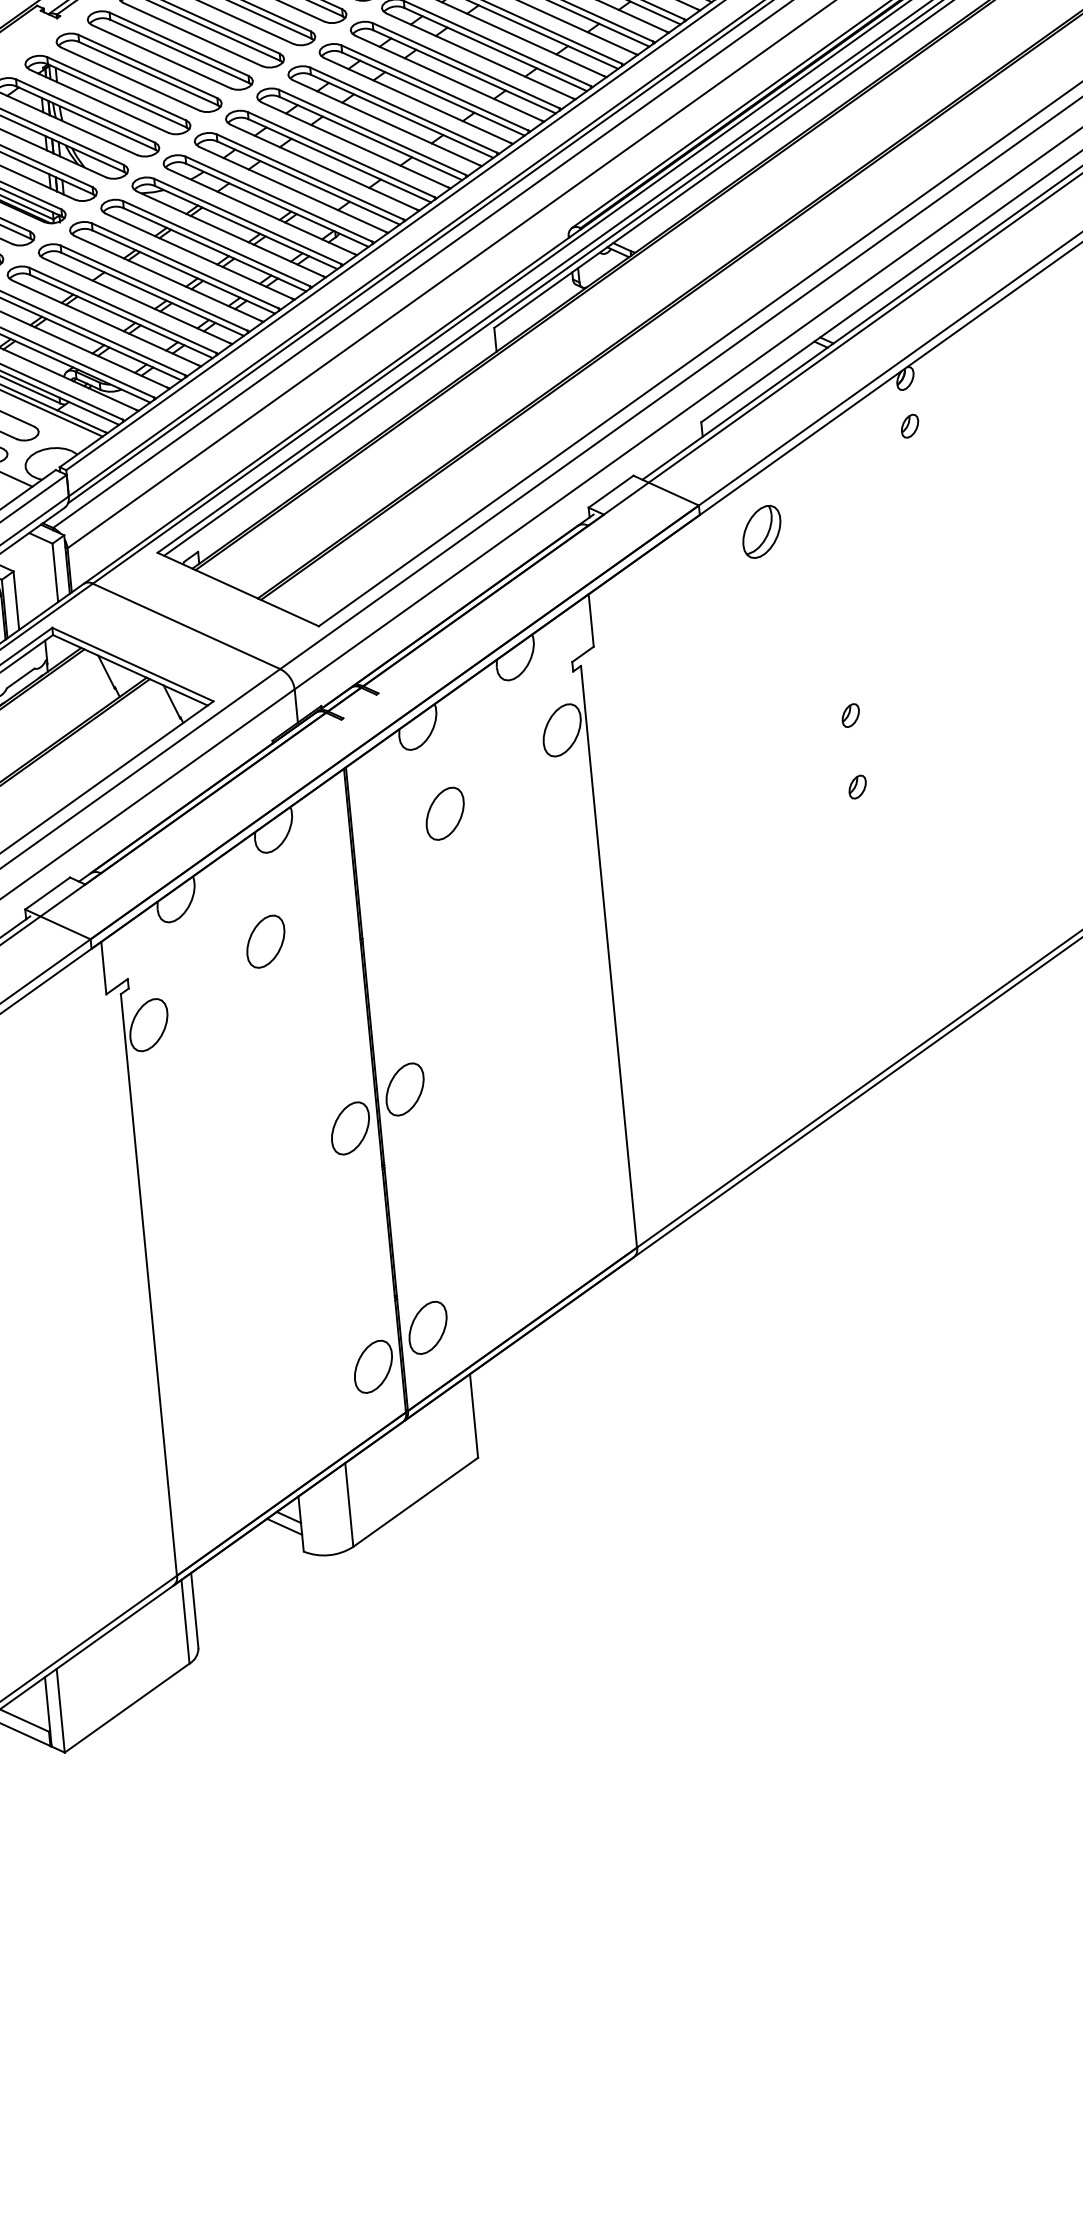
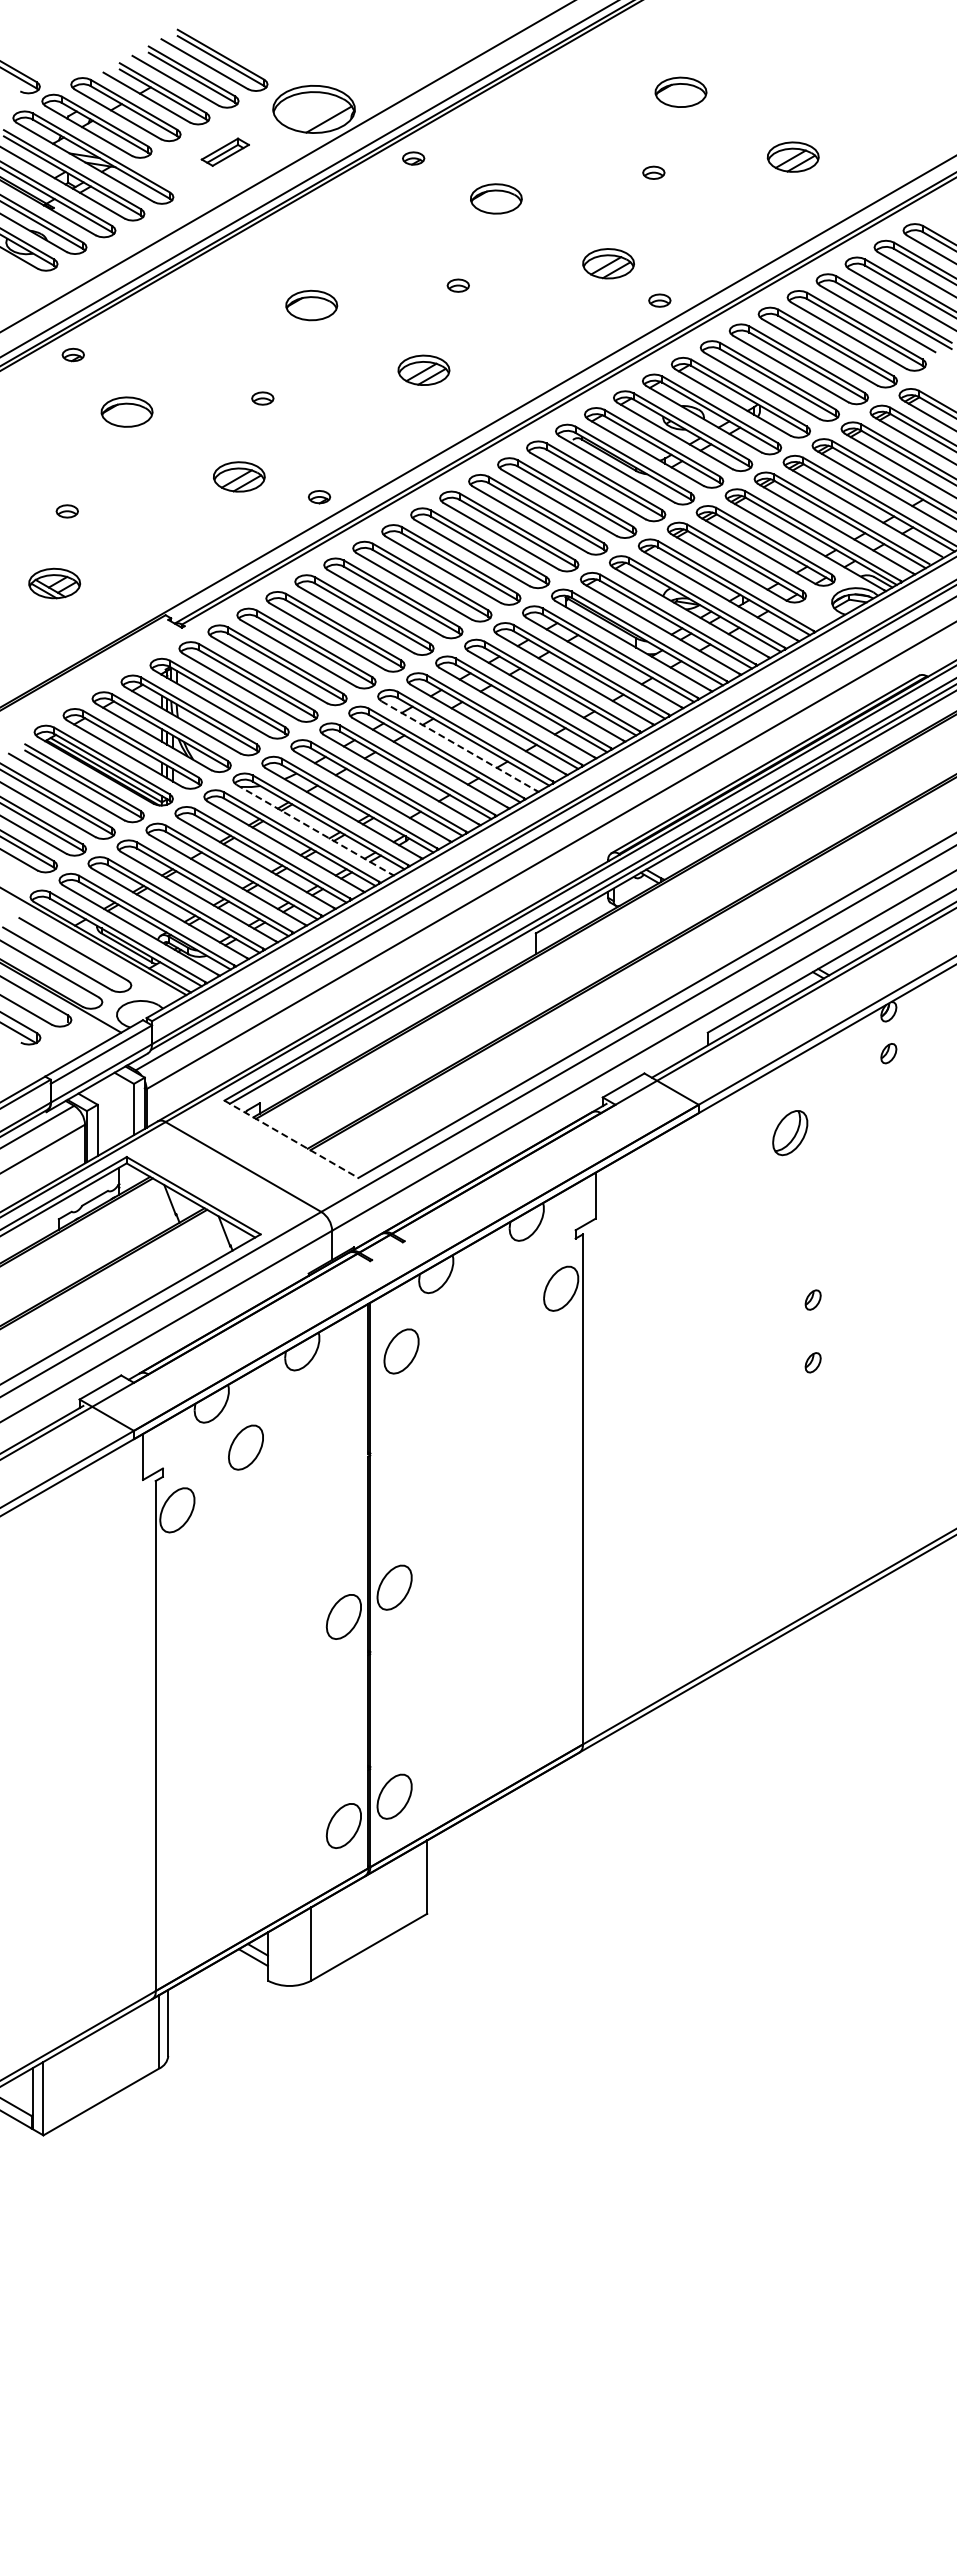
line: (386, 123) -> (459, 746), solid -> dashed
line: (230, 233) -> (314, 829), solid -> dashed
part: (762, 532) -> (790, 1133), moved
line: (238, 589) -> (291, 1139), solid -> dashed
part: (445, 813) -> (401, 1351), moved
part: (265, 941) -> (245, 1447), moved

